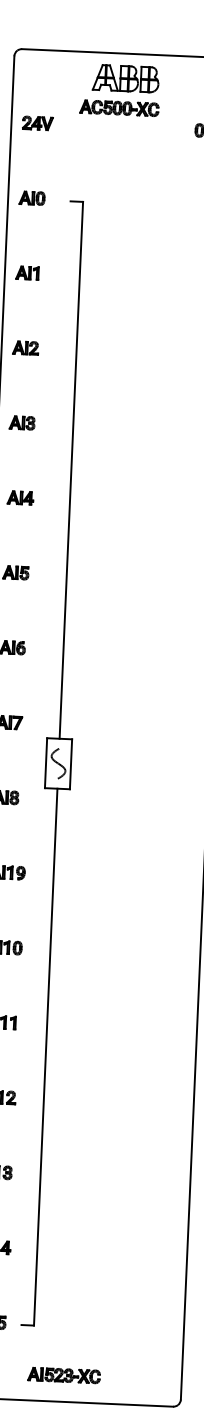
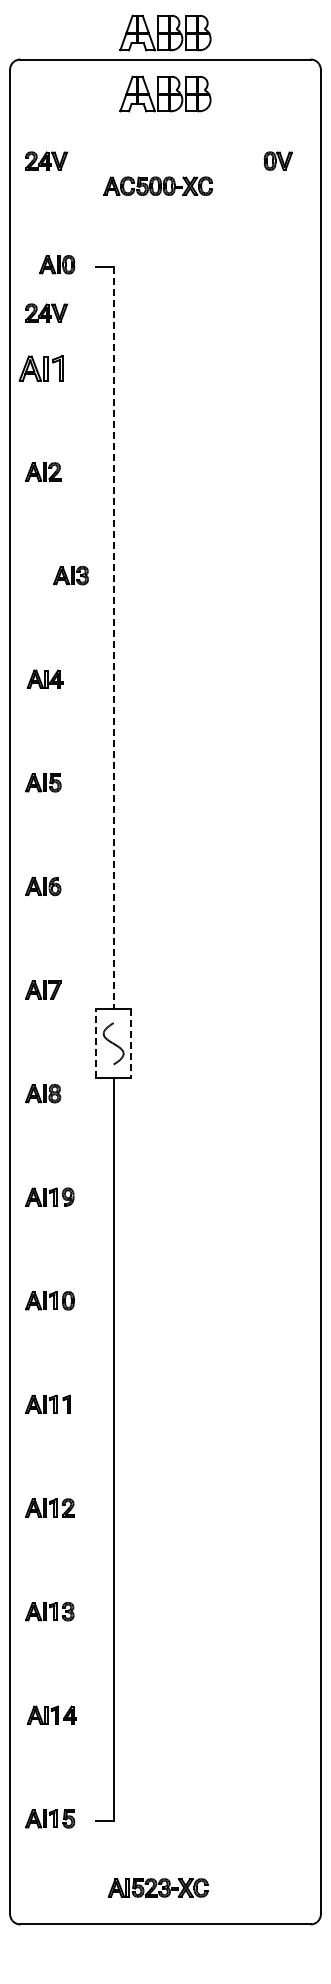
part: (127, 34) -> (165, 32), added
part: (118, 107) -> (157, 185), moved
part: (32, 198) -> (57, 264), moved
part: (33, 232) -> (46, 312), added
part: (27, 272) -> (41, 367), size x1.4
part: (21, 422) -> (70, 575), moved
line: (71, 470) -> (113, 638), solid -> dashed
line: (46, 762) -> (96, 1043), solid -> dashed
line: (70, 764) -> (130, 1043), solid -> dashed

